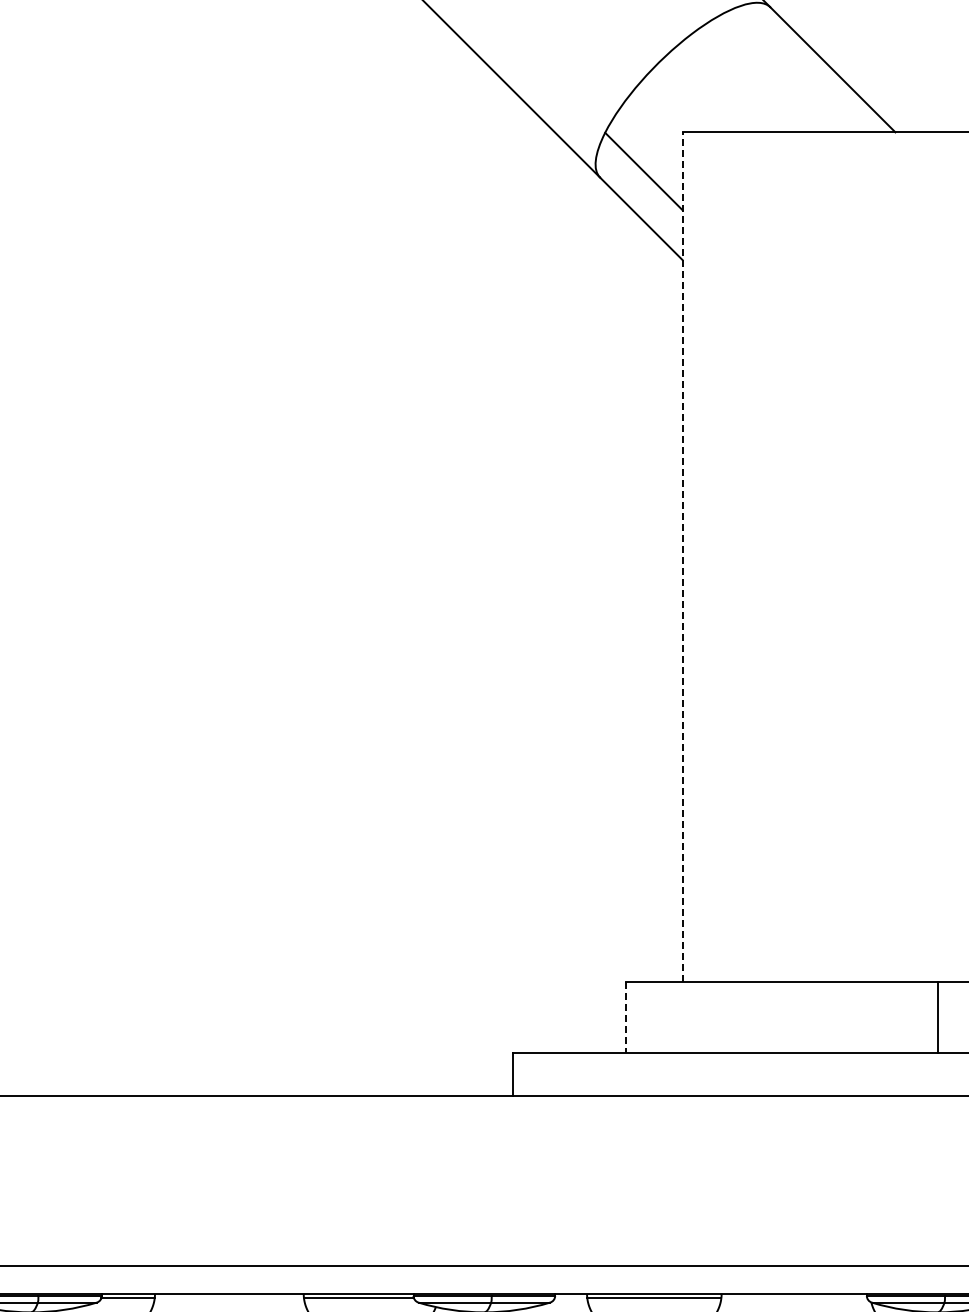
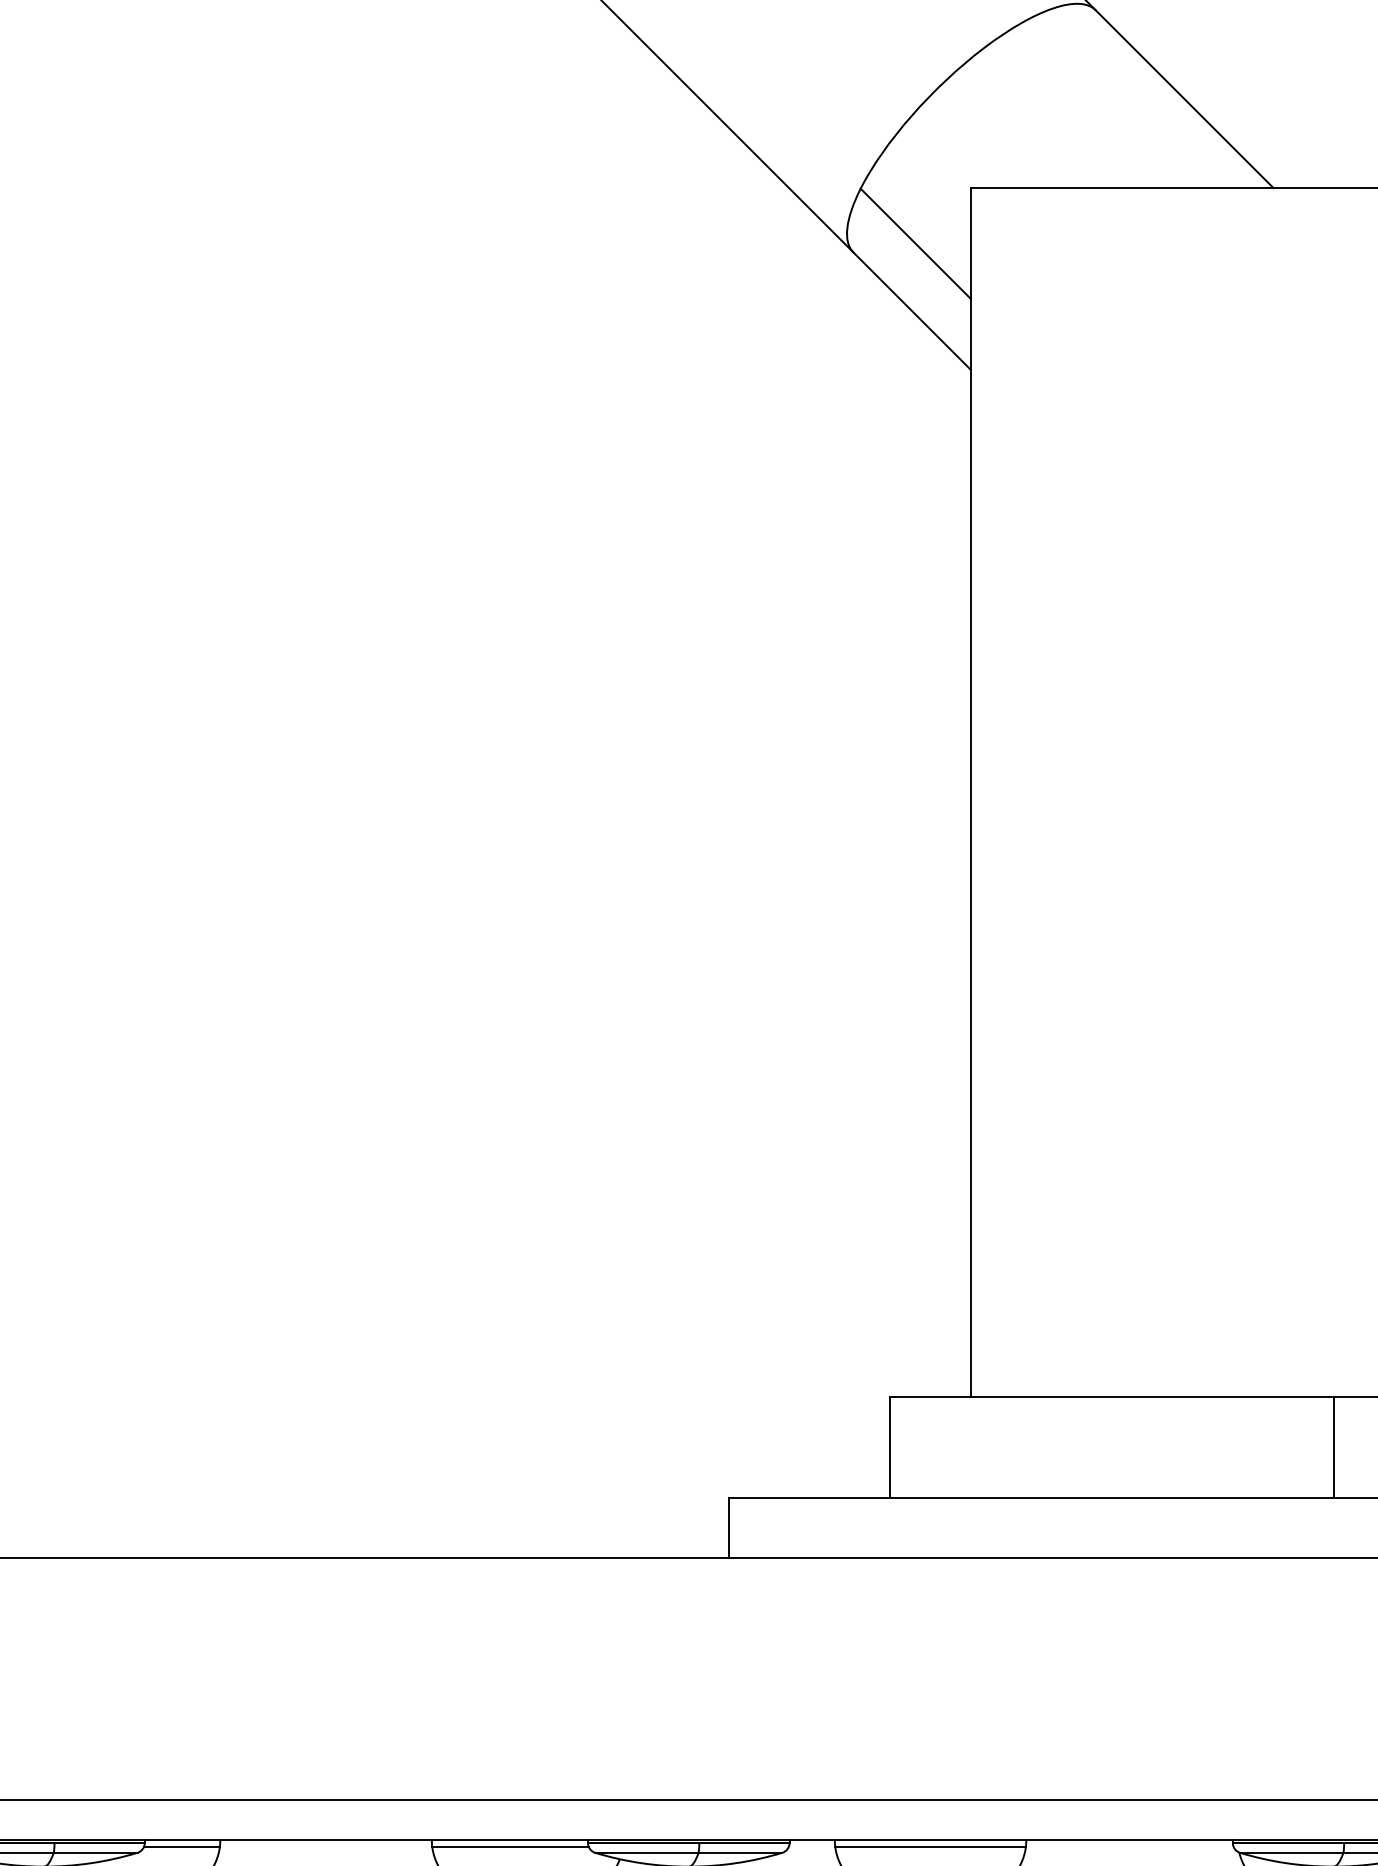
line: (682, 557) -> (970, 792), dashed -> solid
line: (626, 1018) -> (890, 1448), dashed -> solid

